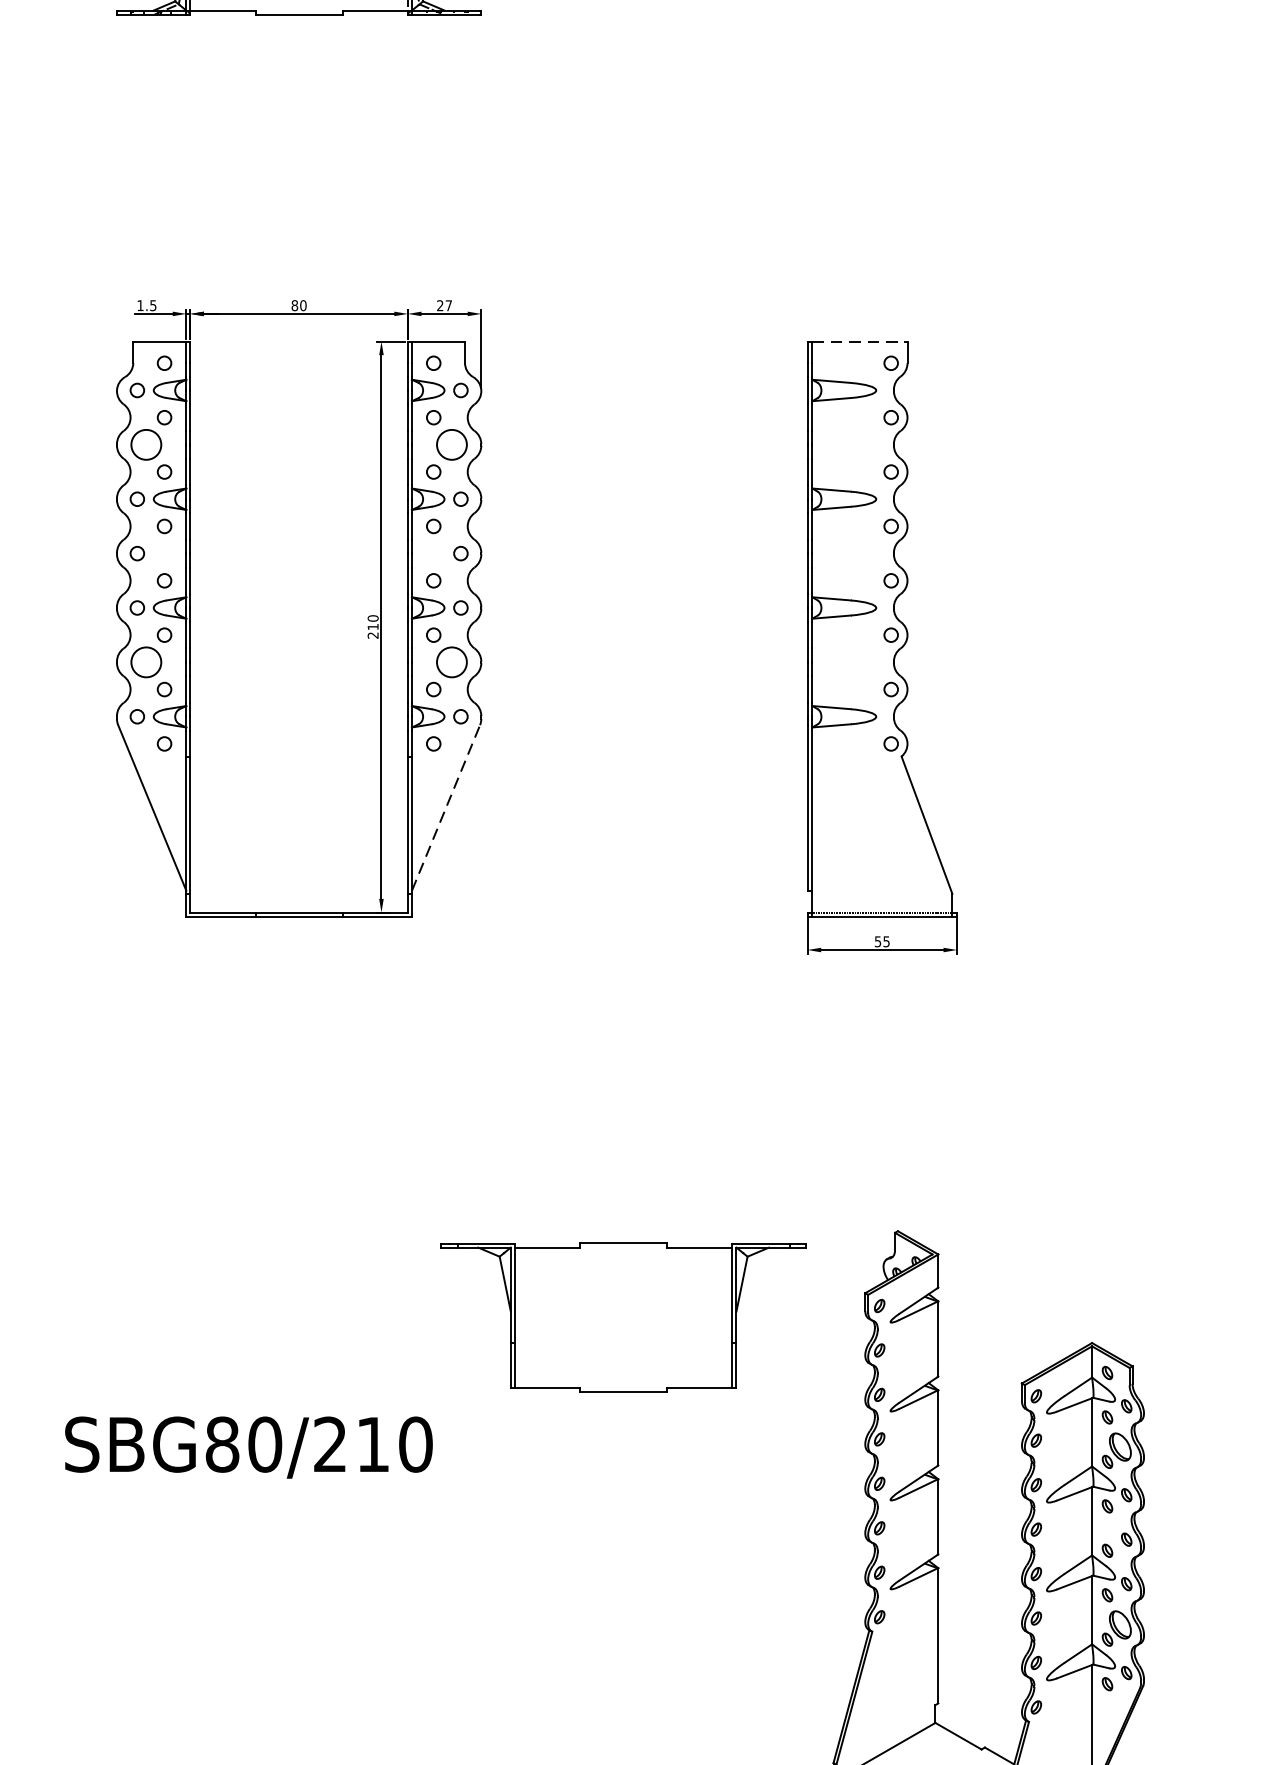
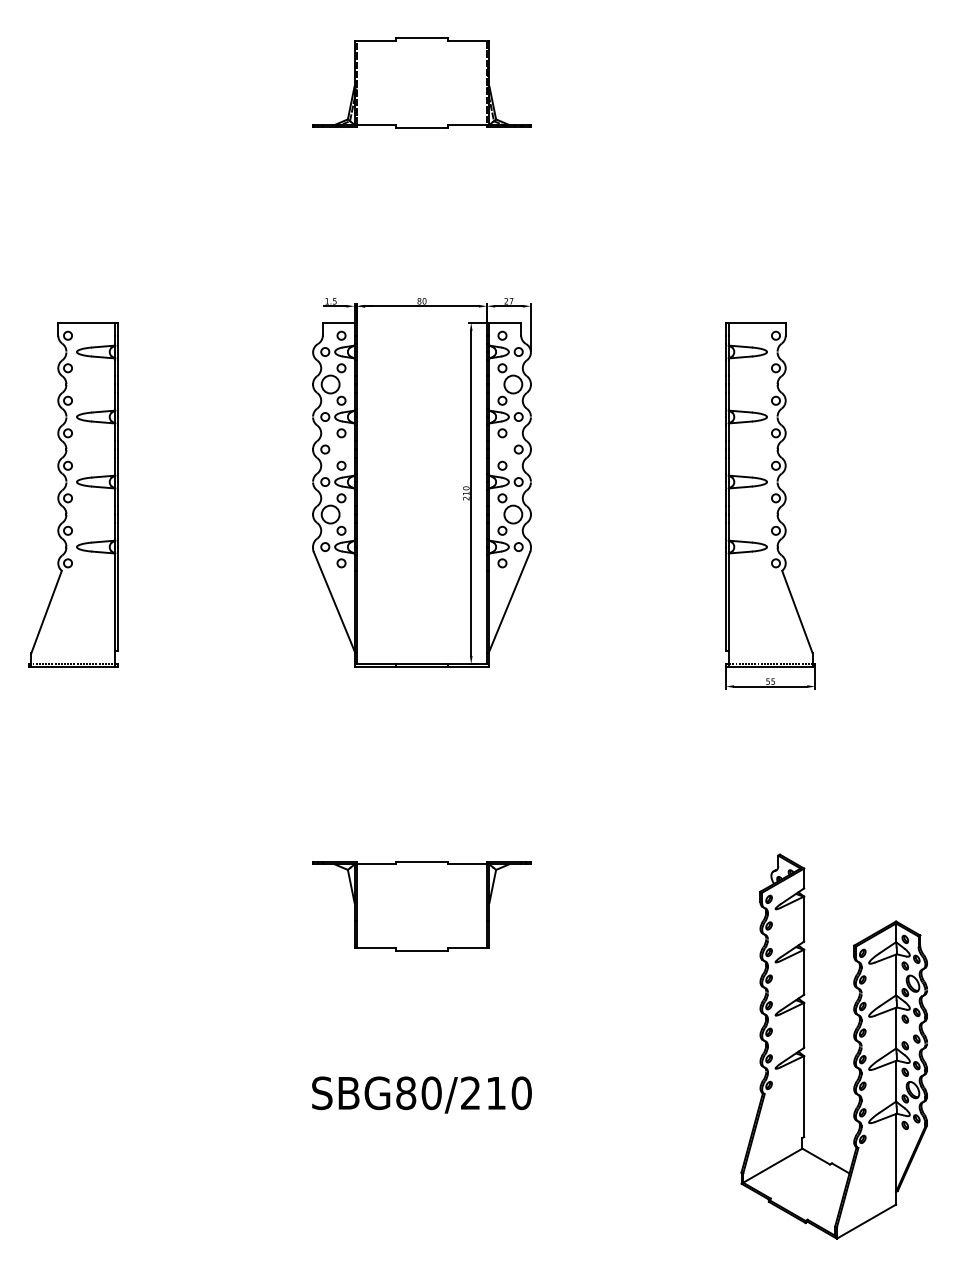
line: (860, 341) -> (757, 322), dashed -> solid
line: (445, 807) -> (509, 601), dashed -> solid
part: (622, 1317) -> (421, 906), moved
text: (248, 1446) -> (421, 1094), moved

